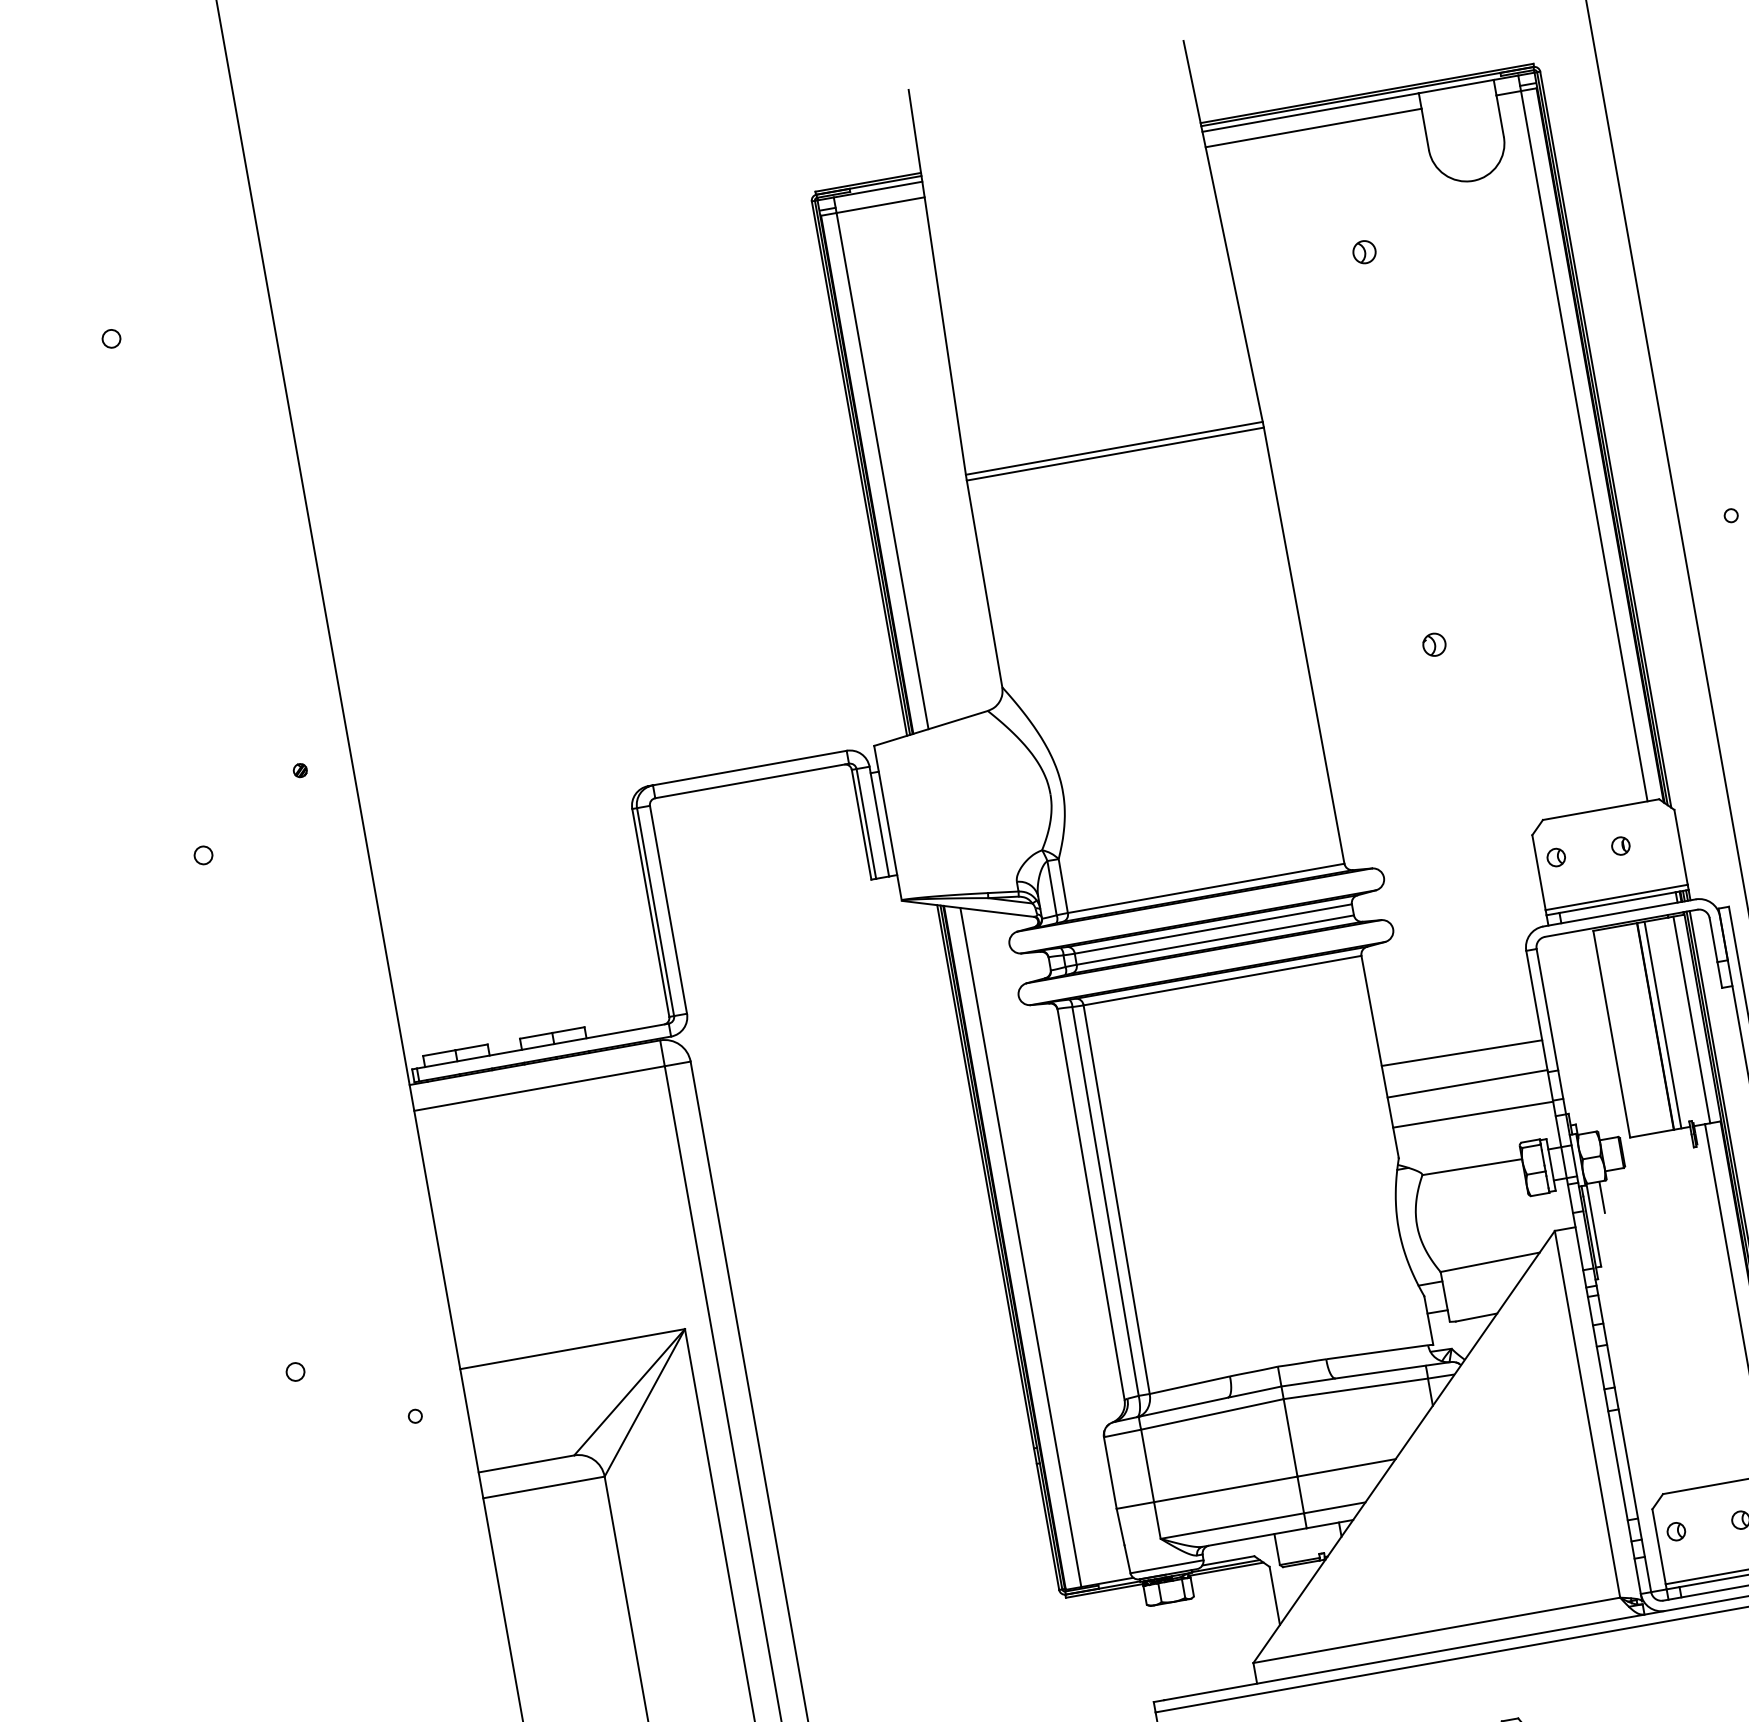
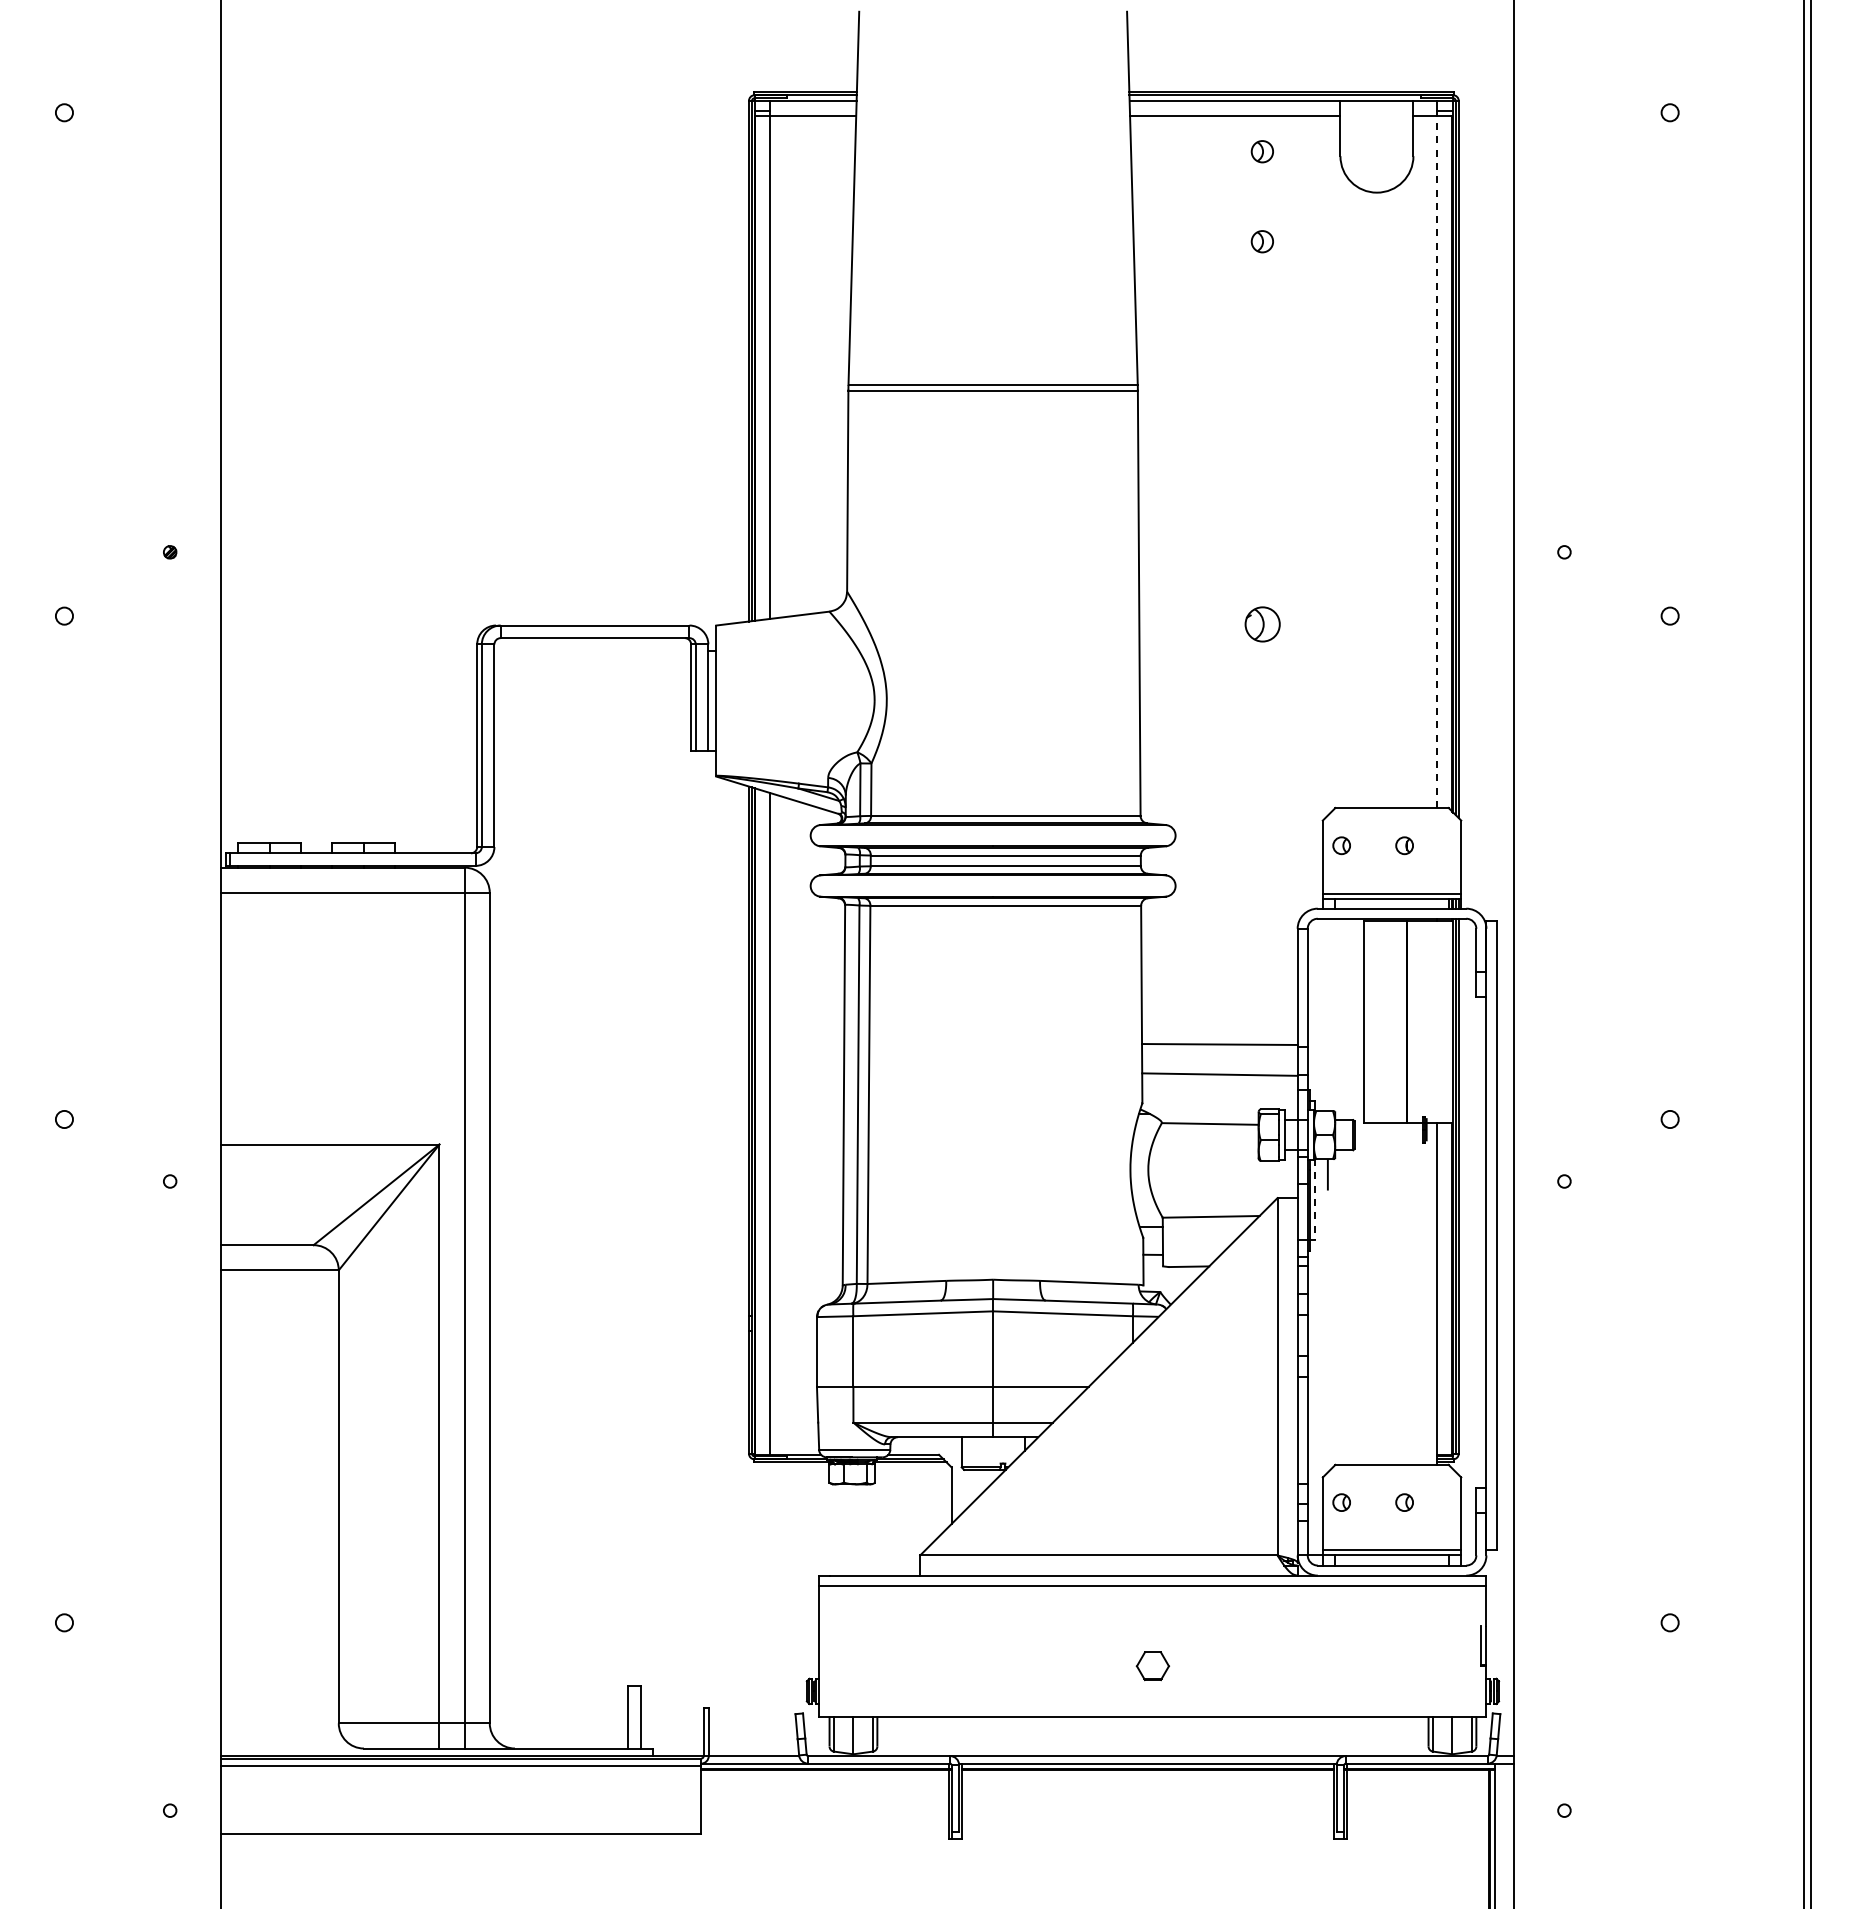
part: (1347, 159) -> (1261, 151), added
line: (1584, 445) -> (1437, 461), solid -> dashed
part: (1433, 644) -> (1261, 623), size x1.6
line: (1691, 1019) -> (1442, 1021), removed
line: (1663, 1024) -> (1414, 1021), removed
line: (1461, 1053) -> (1219, 1014), removed
line: (1594, 1225) -> (1315, 1199), solid -> dashed

